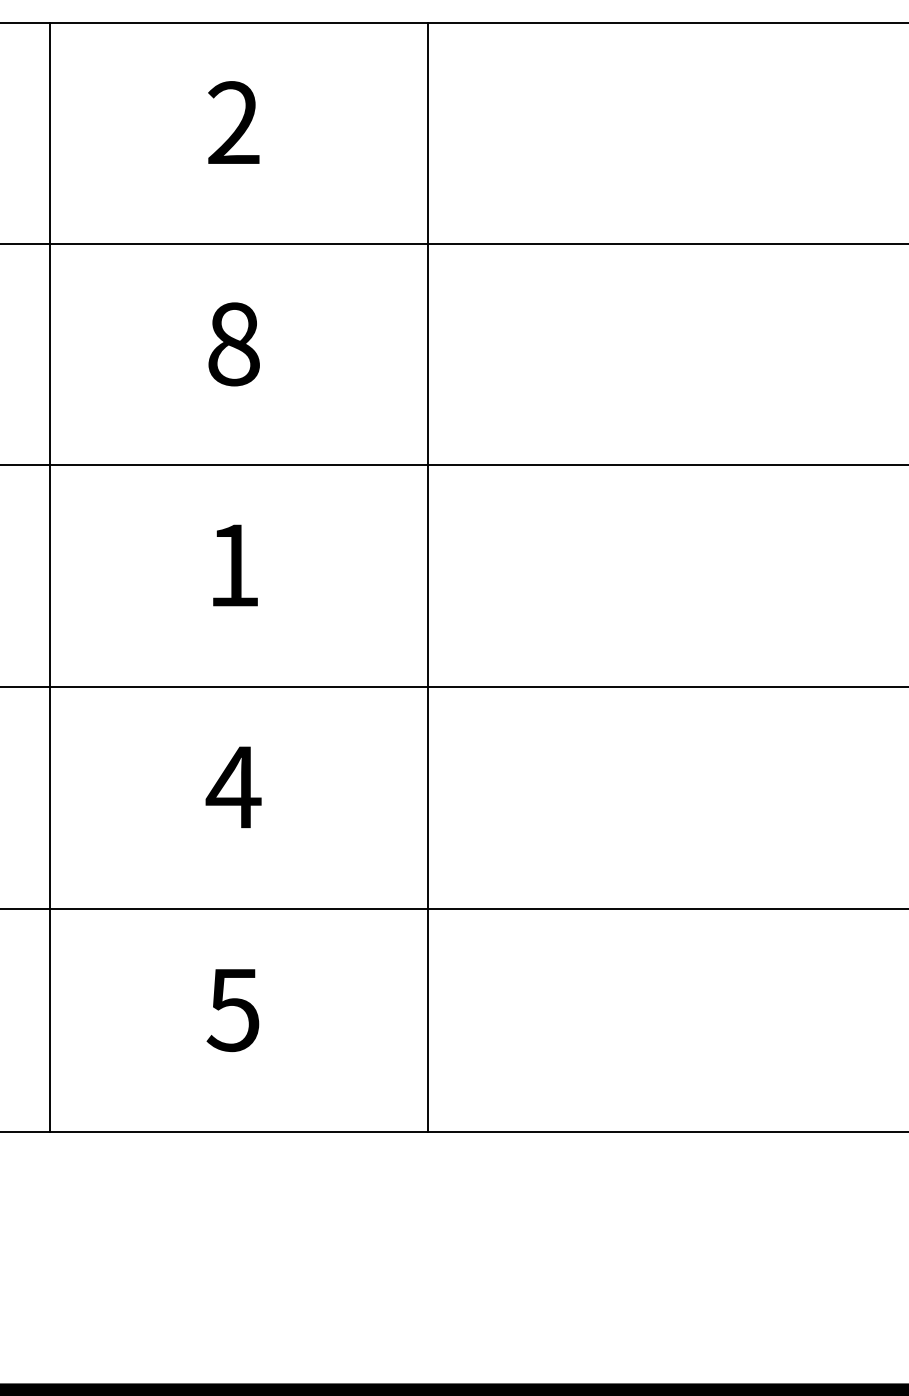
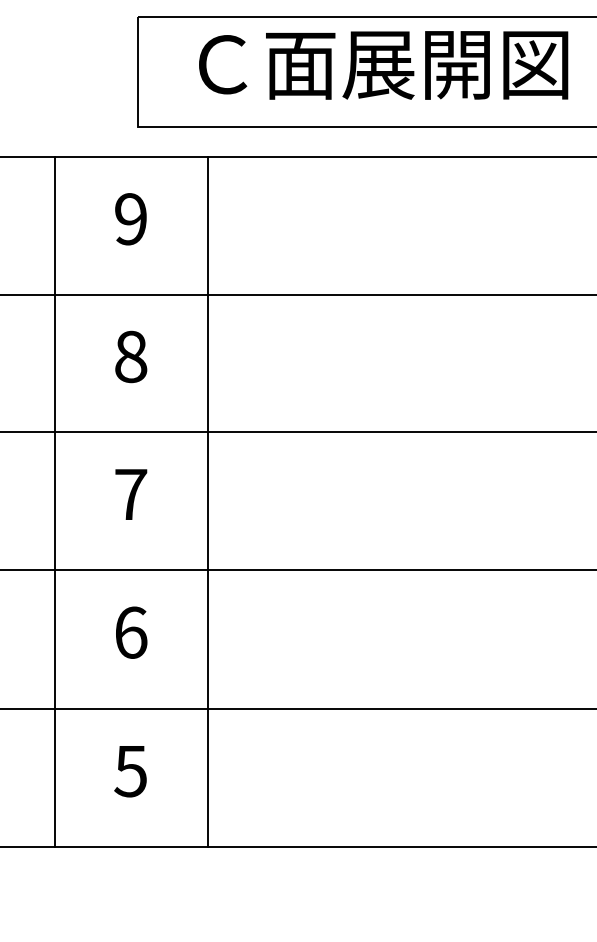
text: (233, 123) -> (130, 219), 2 -> 9
text: (234, 565) -> (131, 494), 1 -> 7
line: (49, 578) -> (54, 502), moved
line: (427, 578) -> (207, 502), moved
text: (233, 786) -> (130, 632), 4 -> 6

